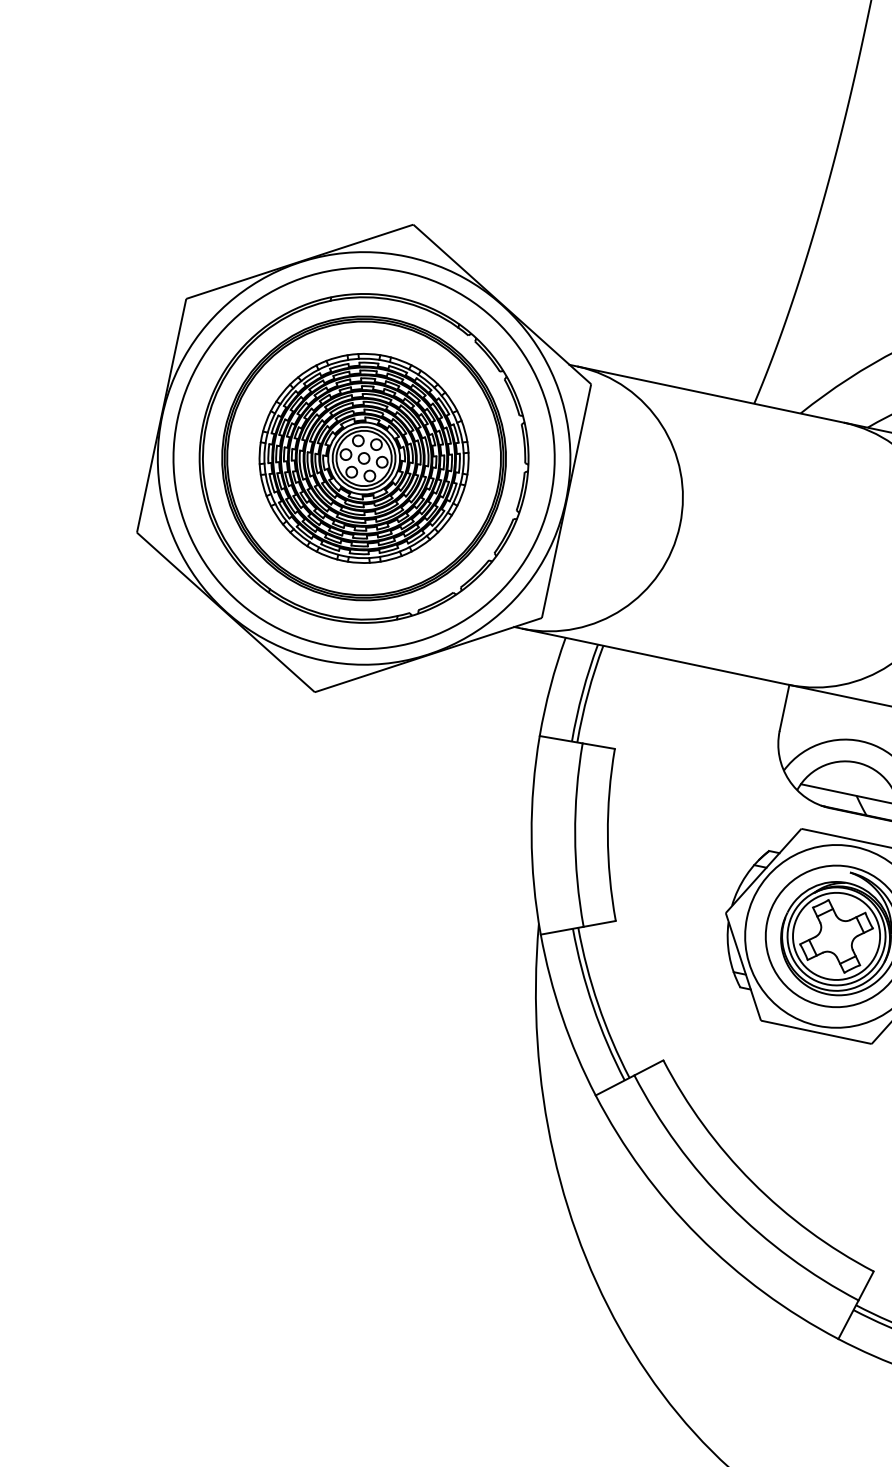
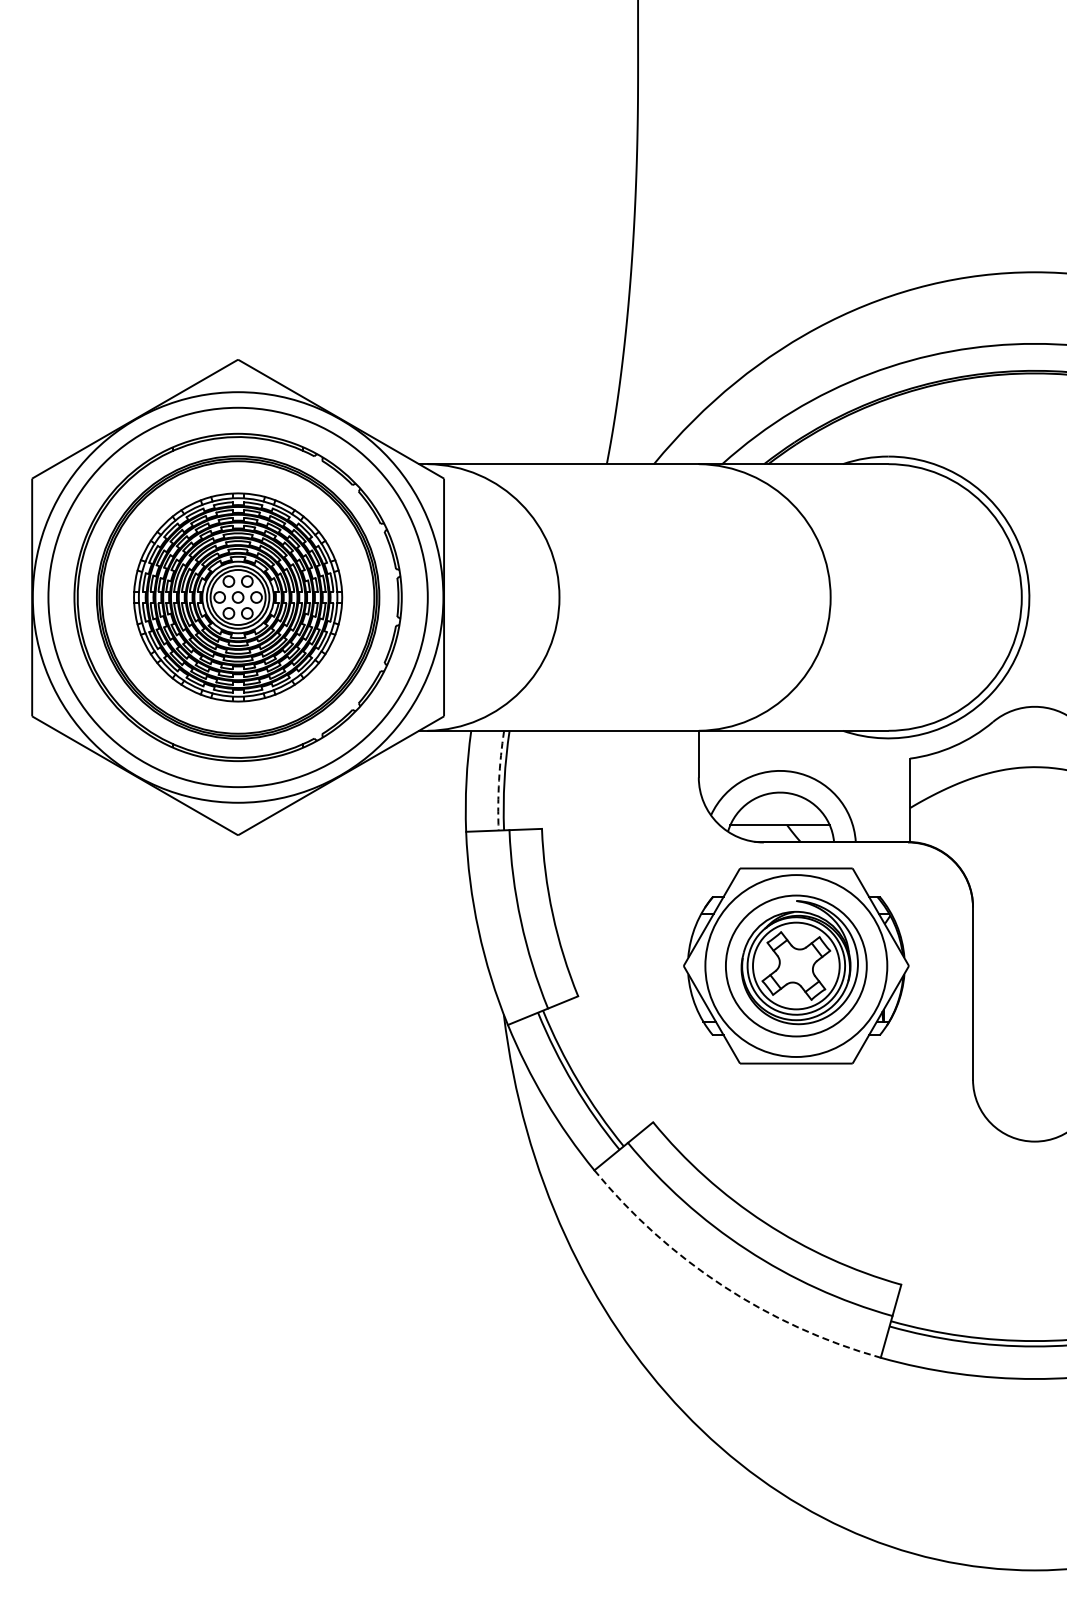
arc: (583, 692) -> (499, 780), solid -> dashed
arc: (698, 1236) -> (723, 1286), solid -> dashed

